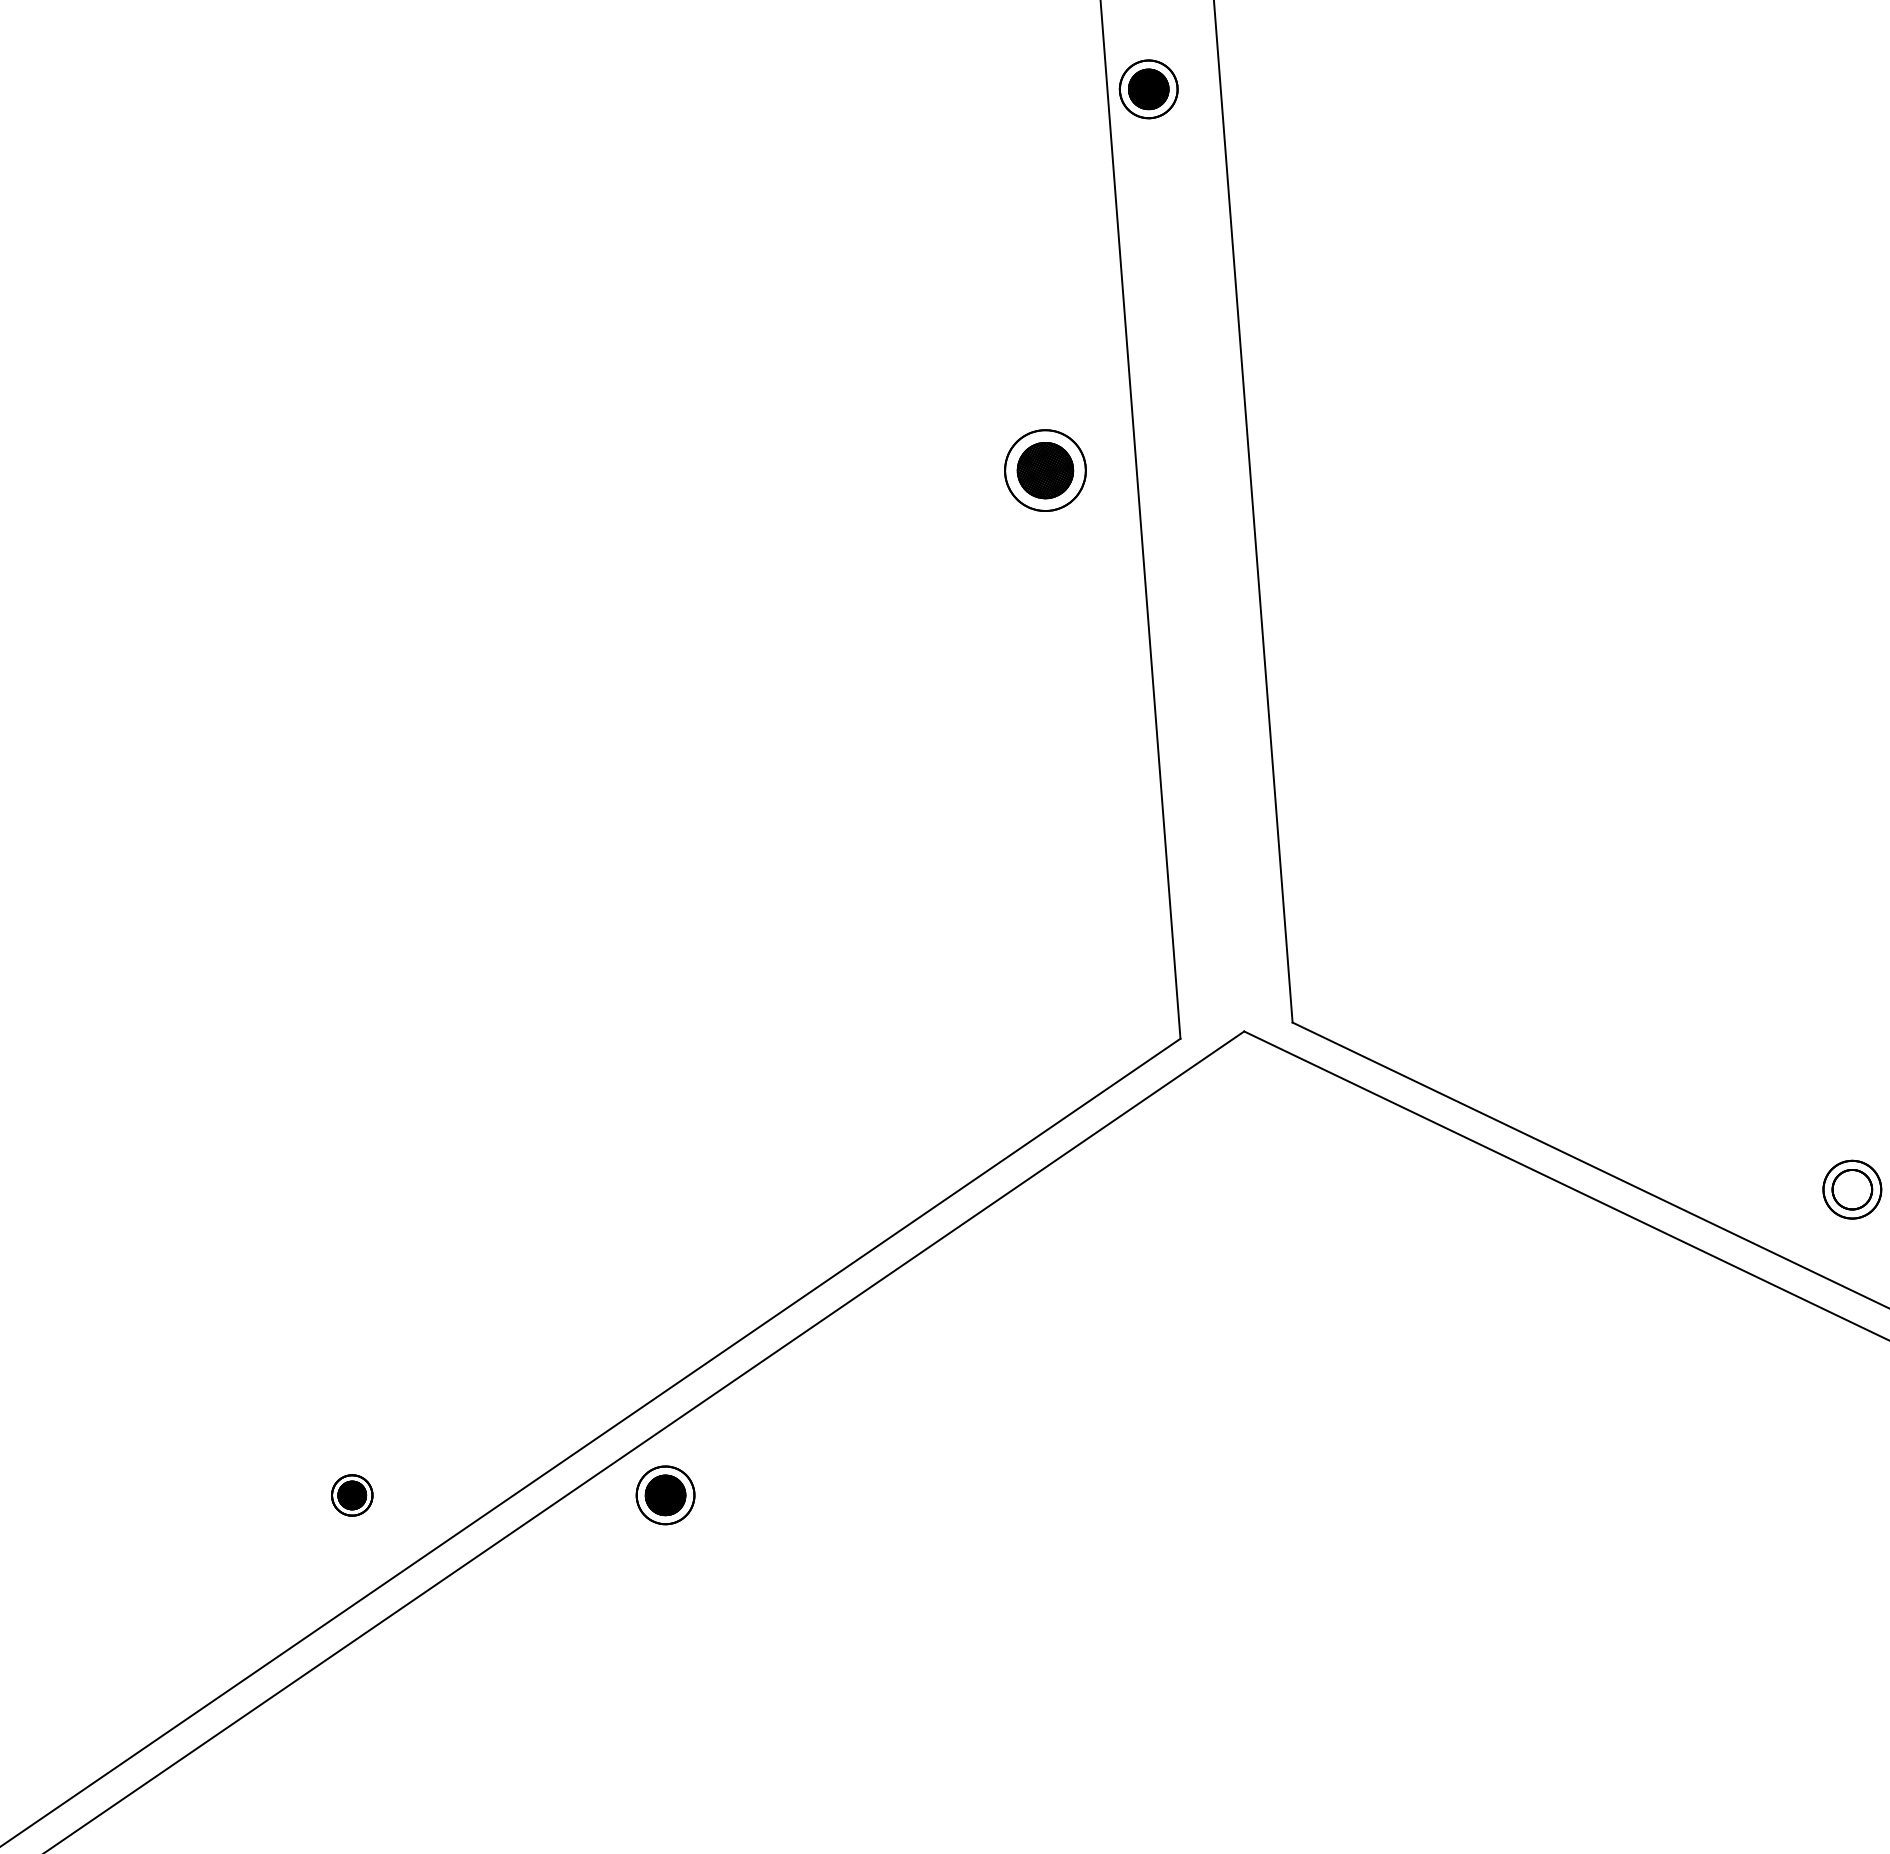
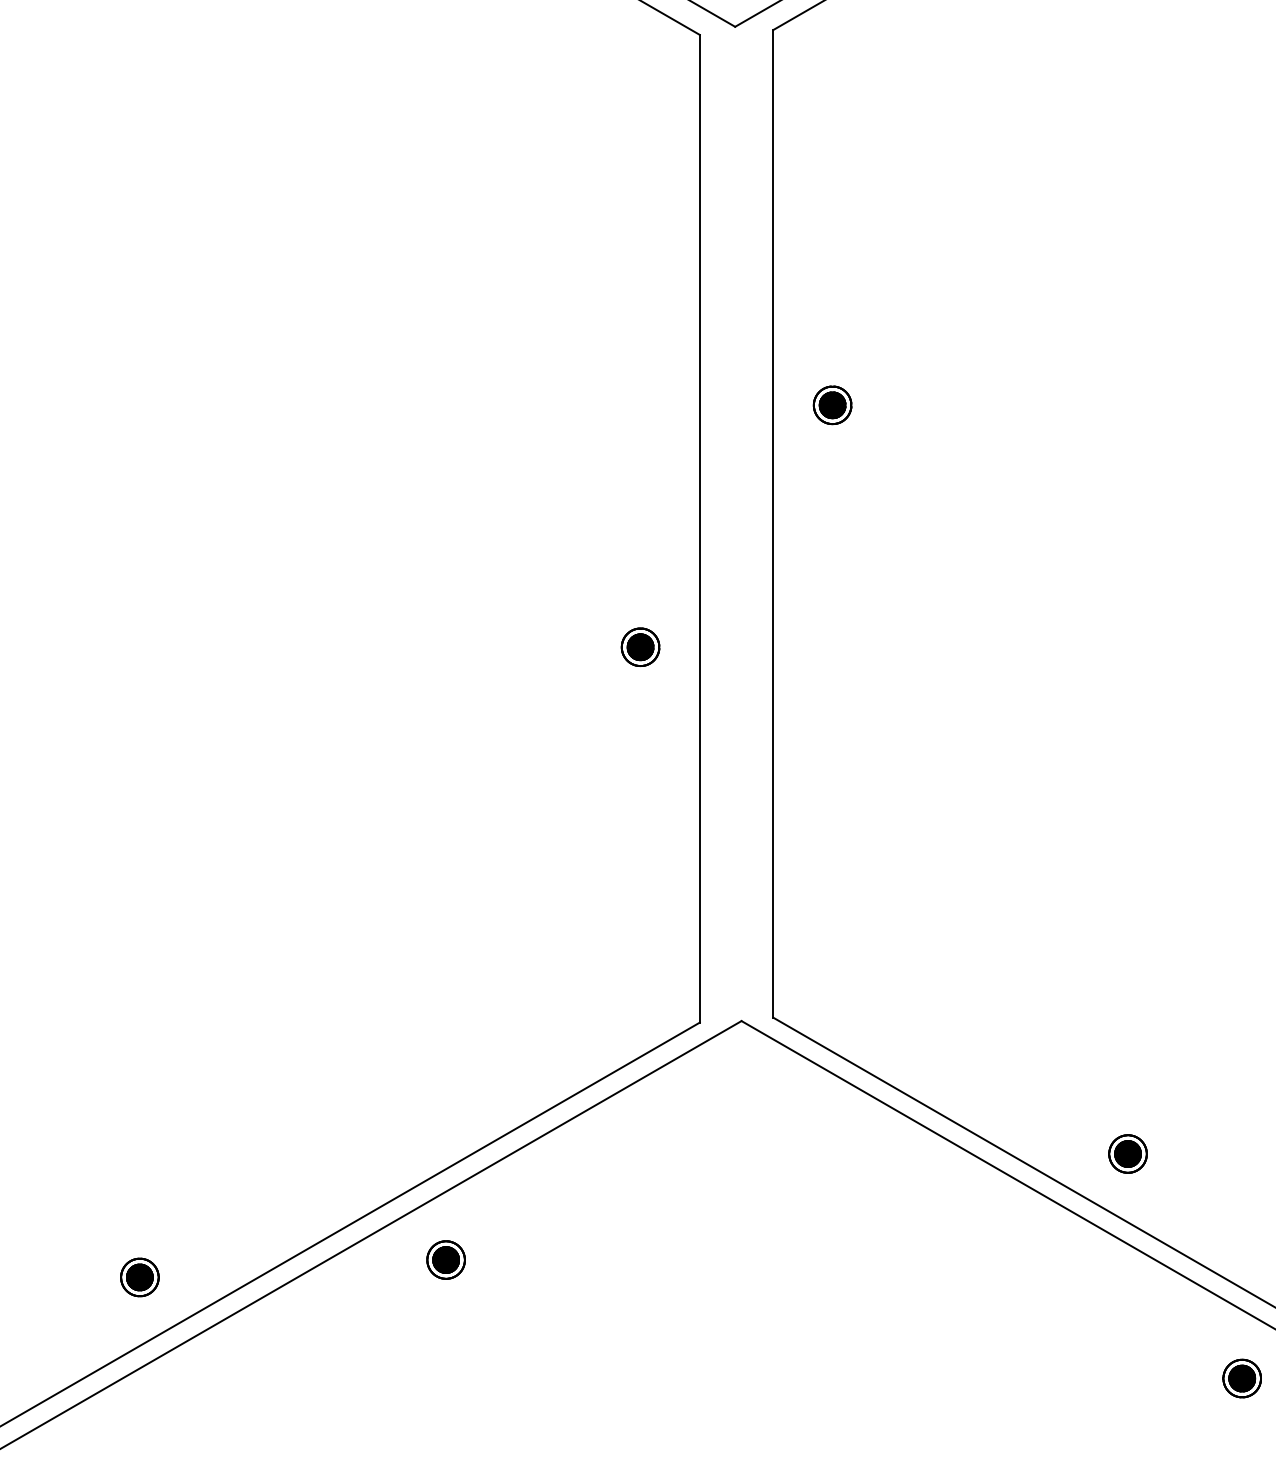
part: (1148, 89) -> (832, 405), moved
part: (1045, 469) -> (640, 646), size x0.71
hatch: (1851, 1188) -> (1127, 1153), added
part: (664, 1494) -> (445, 1259), moved
part: (351, 1495) -> (139, 1277), size x1.43

